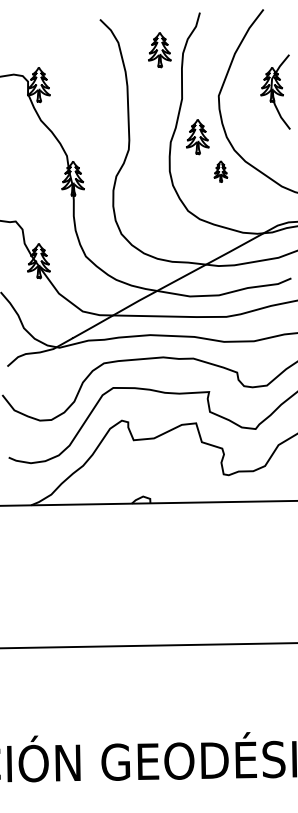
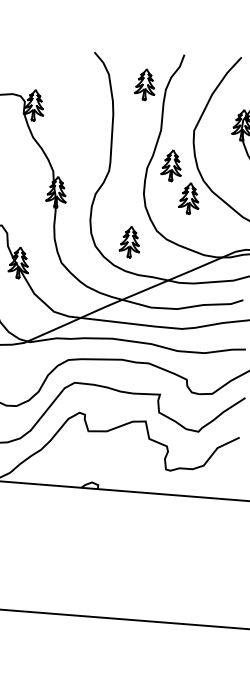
part: (220, 171) -> (189, 198), size x1.67
part: (159, 226) -> (129, 242), added

